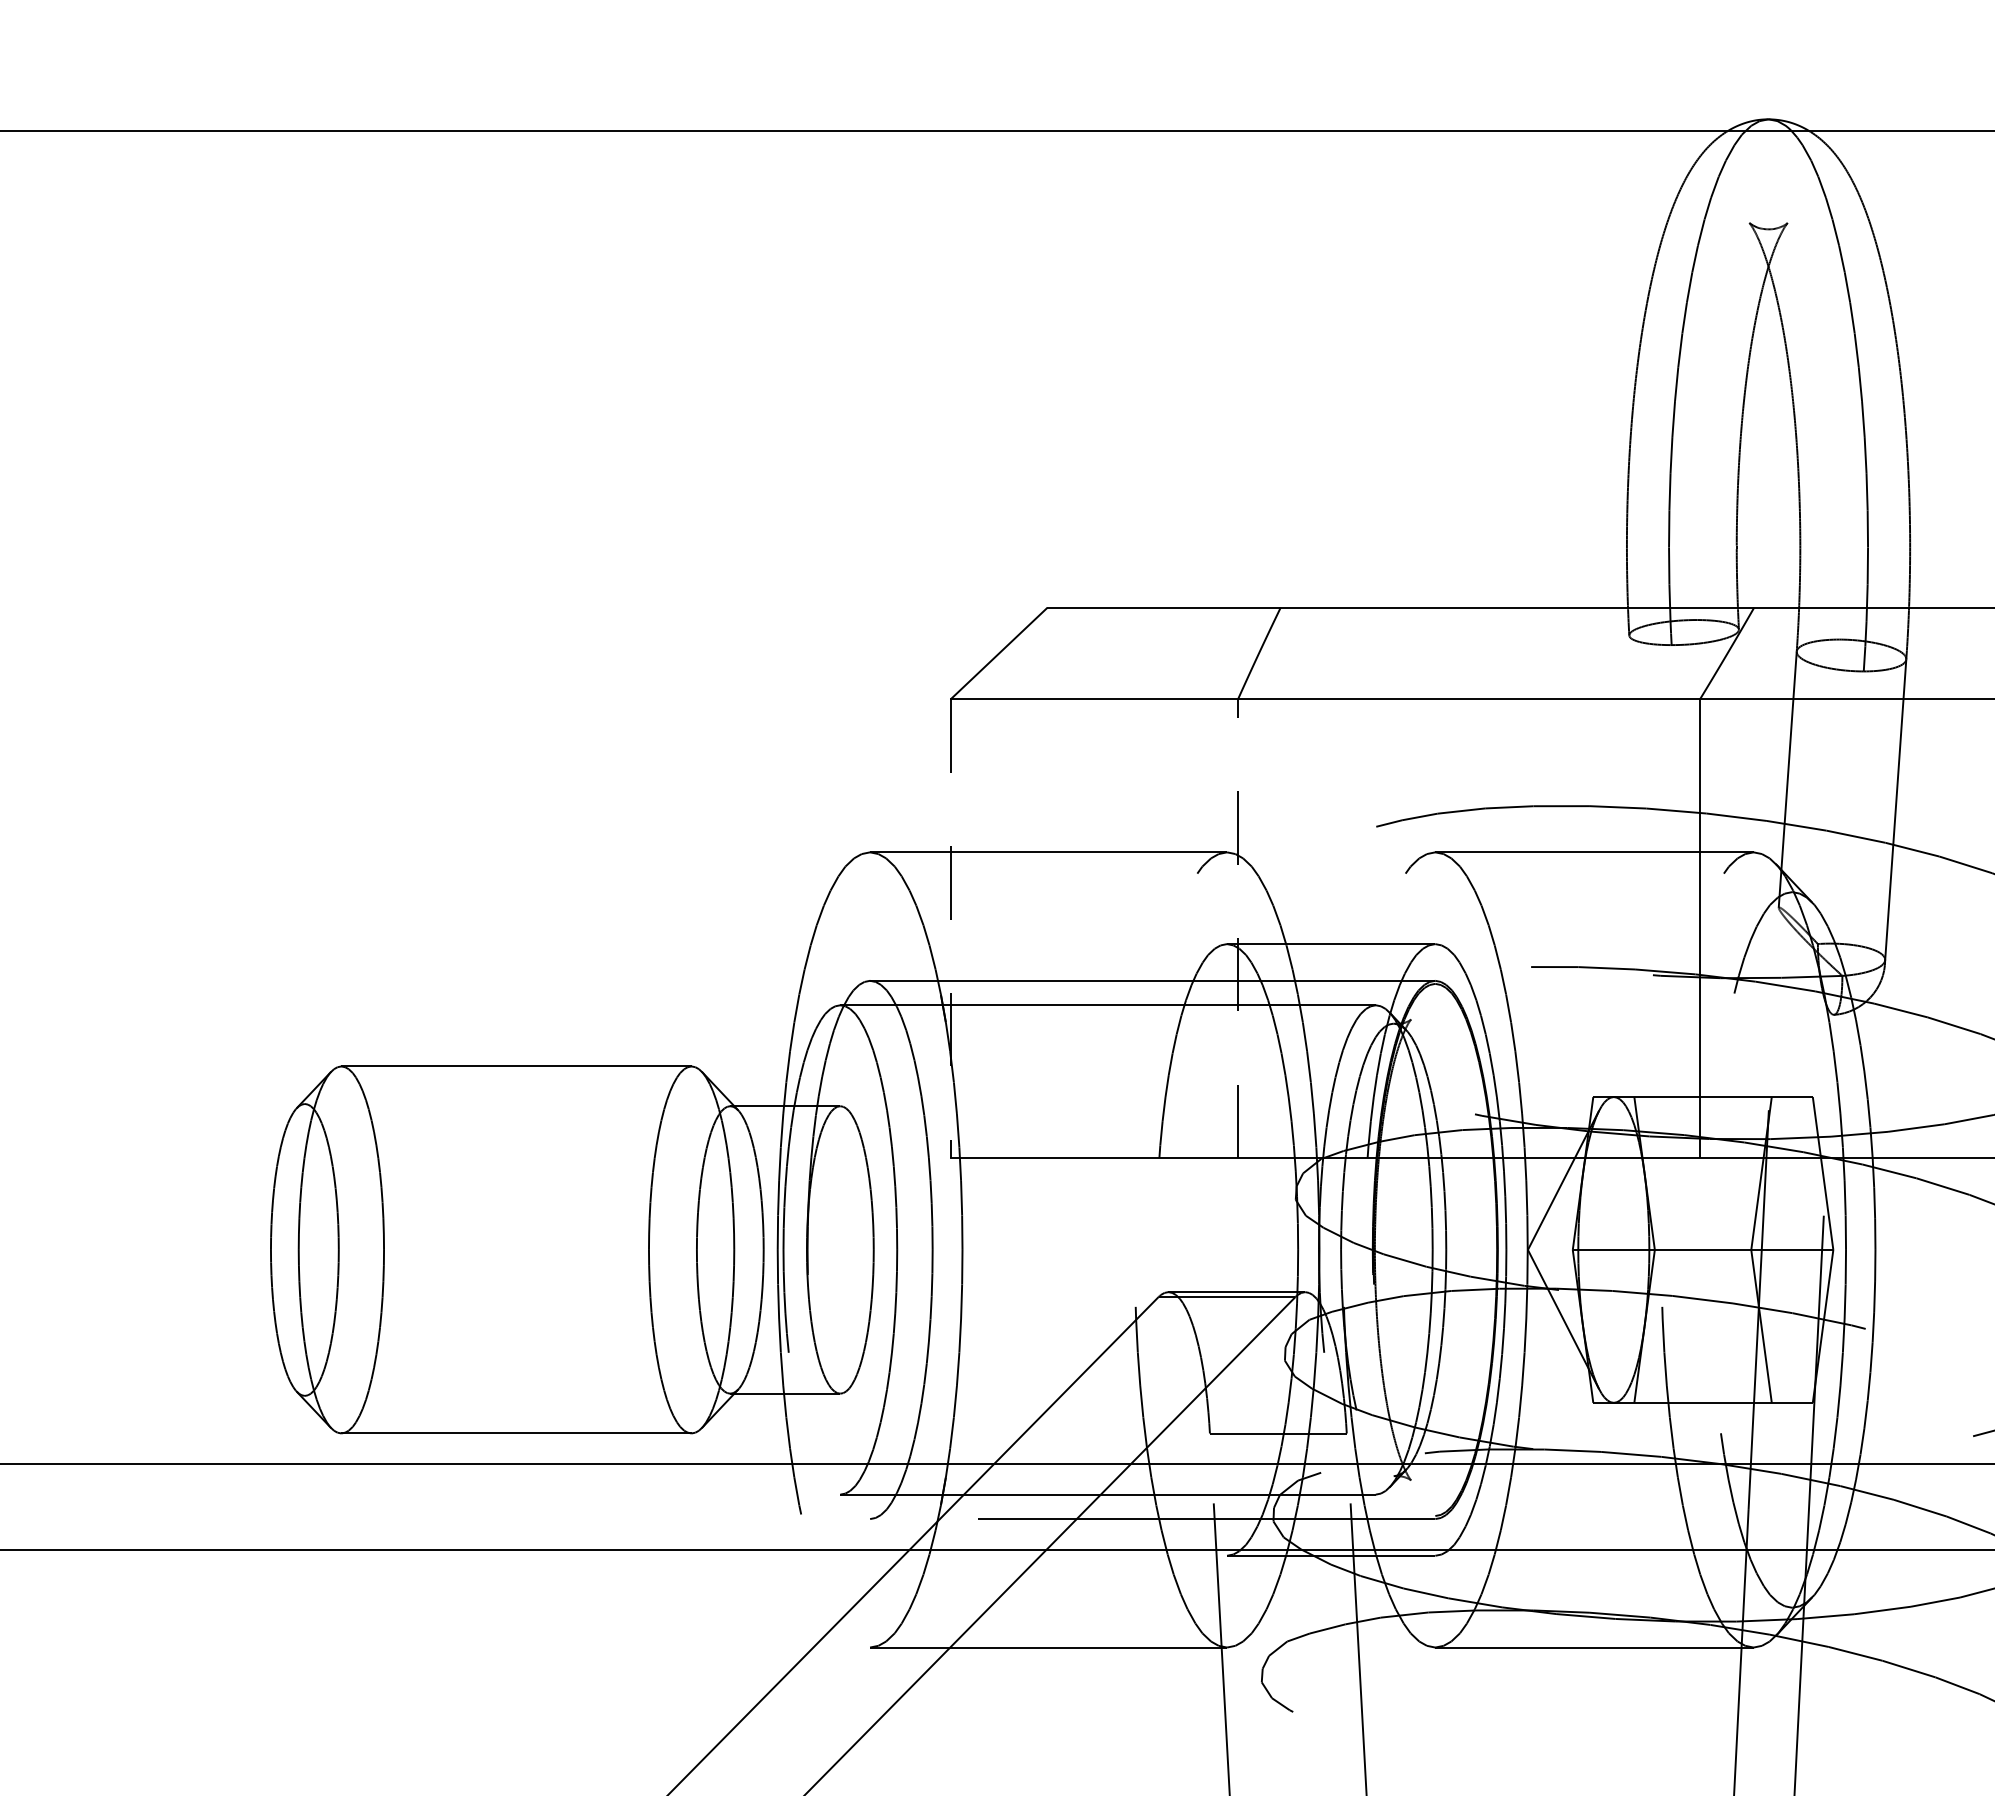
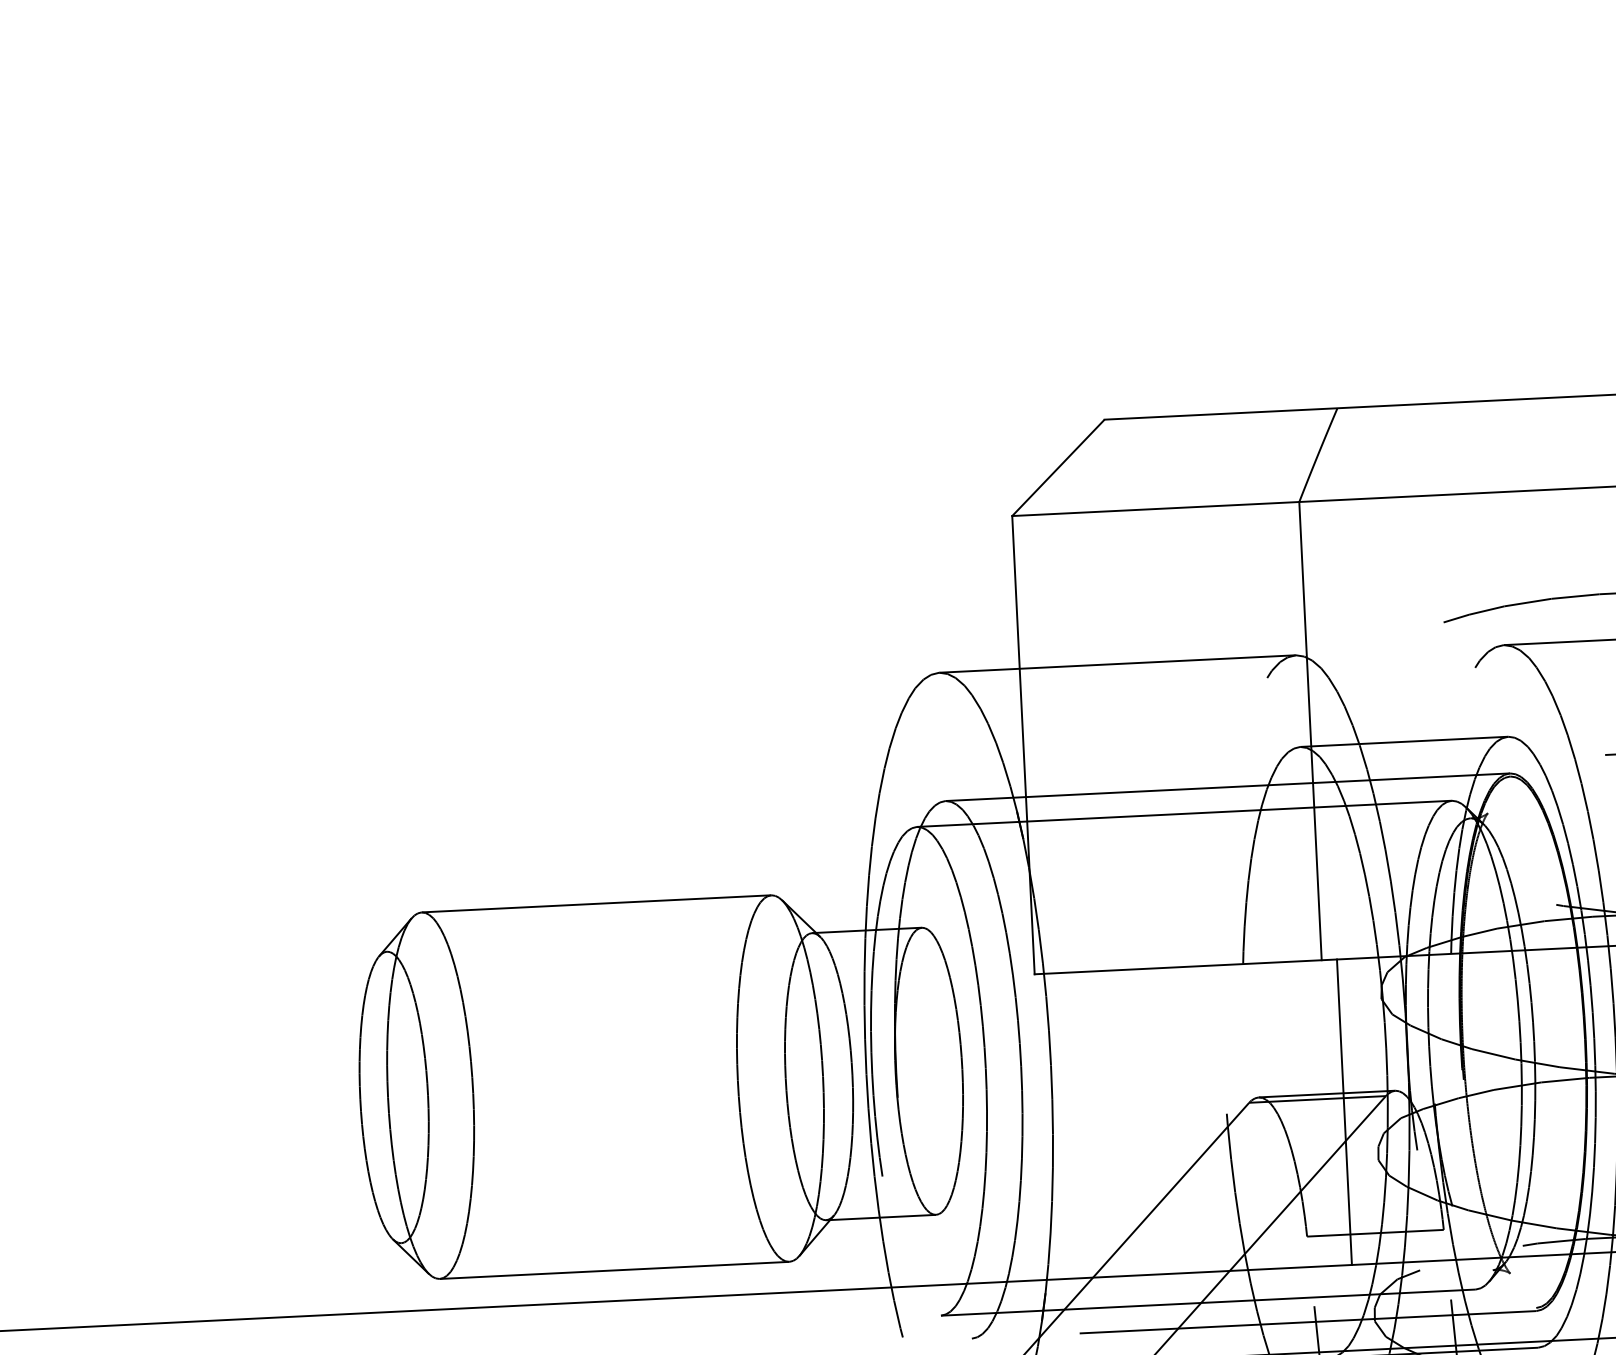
line: (1238, 928) -> (1310, 730), dashed -> solid
line: (950, 929) -> (1023, 745), dashed -> solid
line: (1253, 1311) -> (1344, 1112), added

